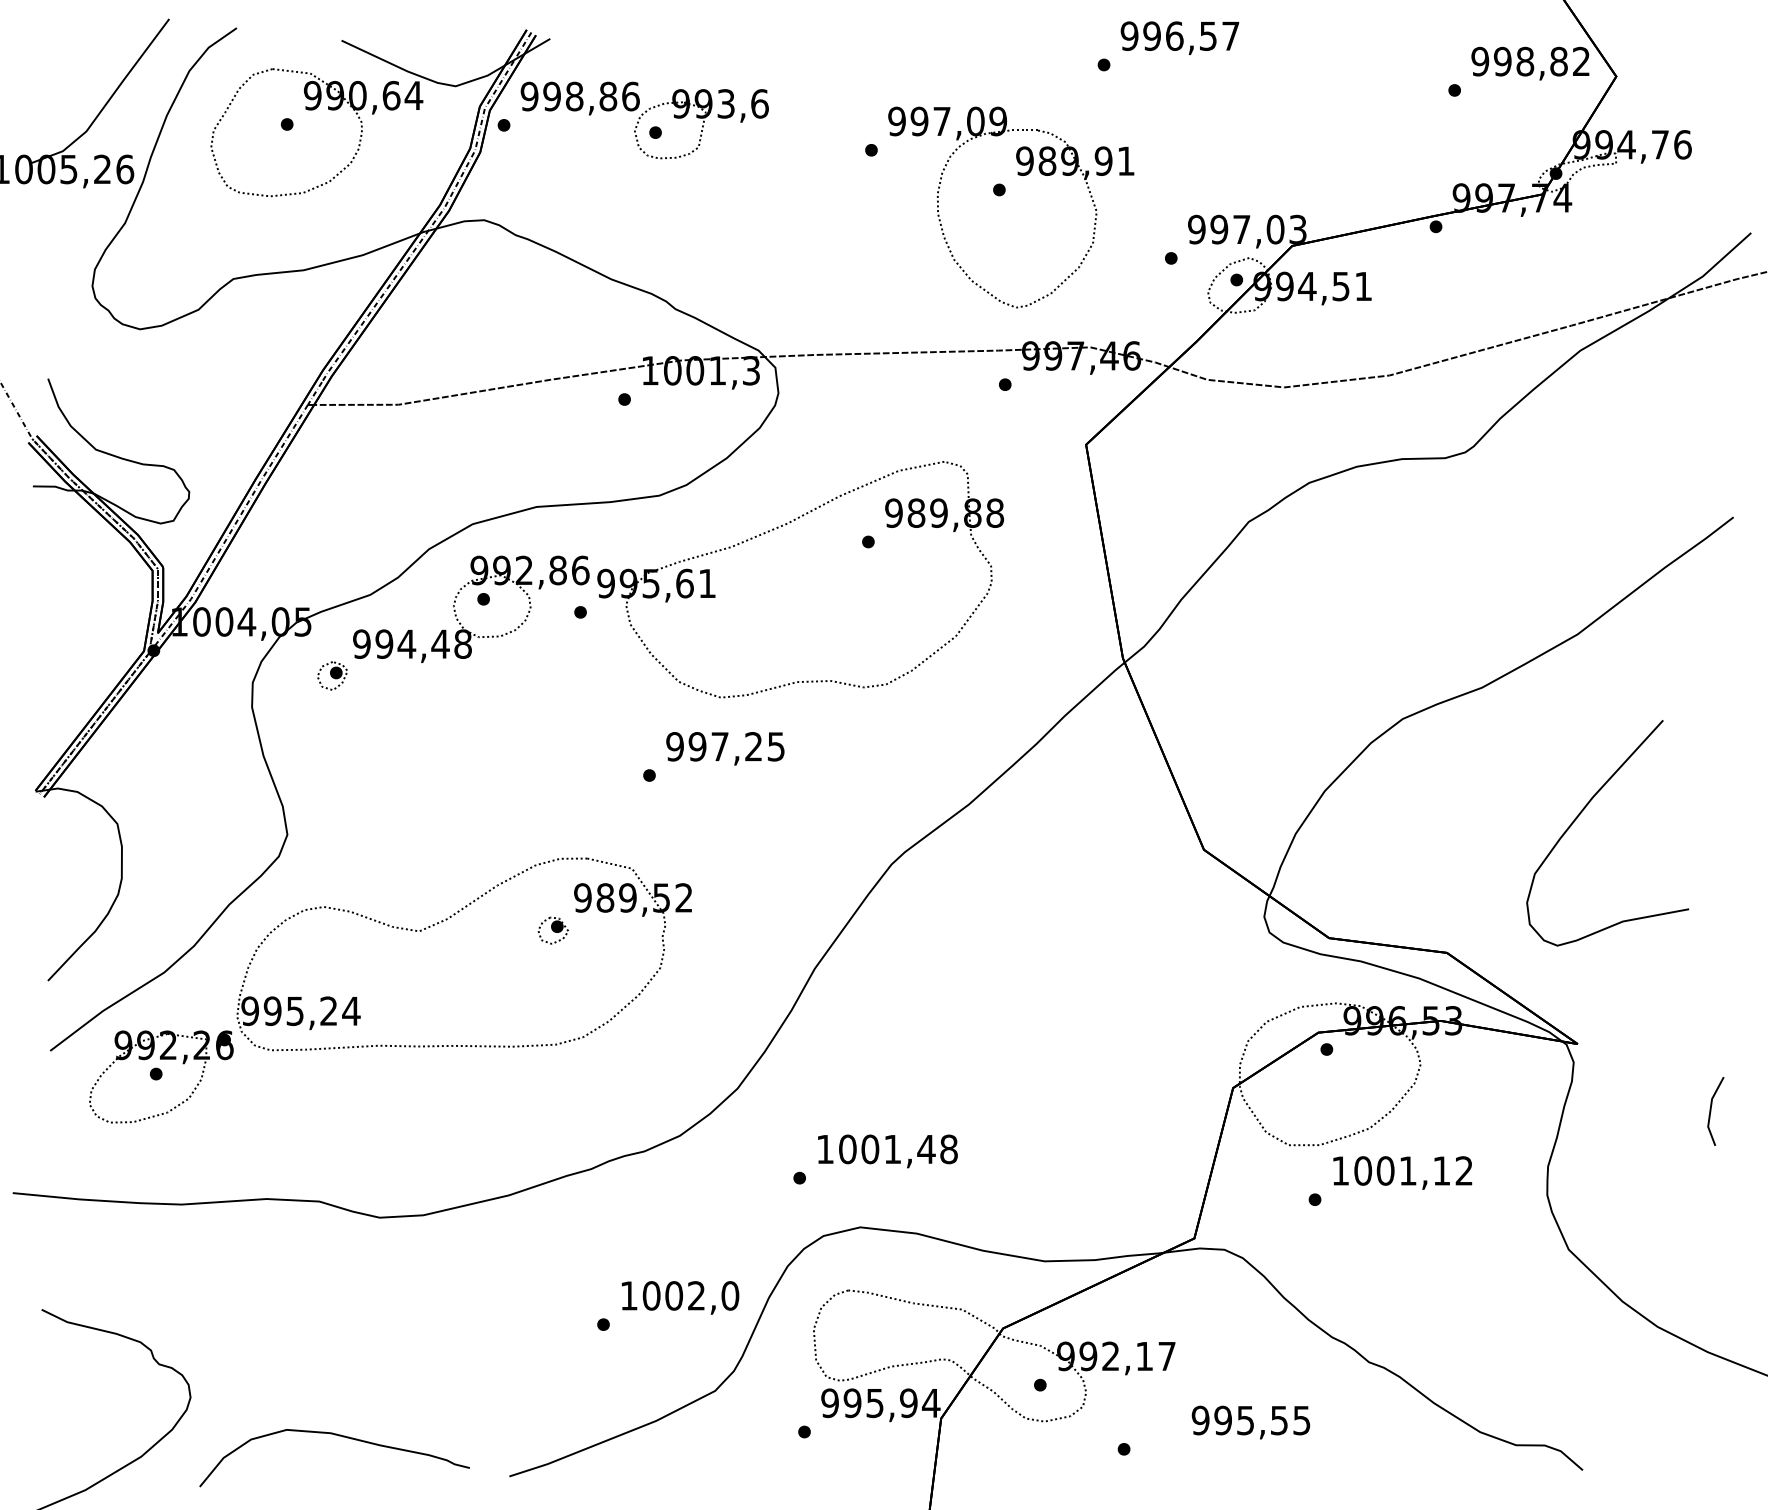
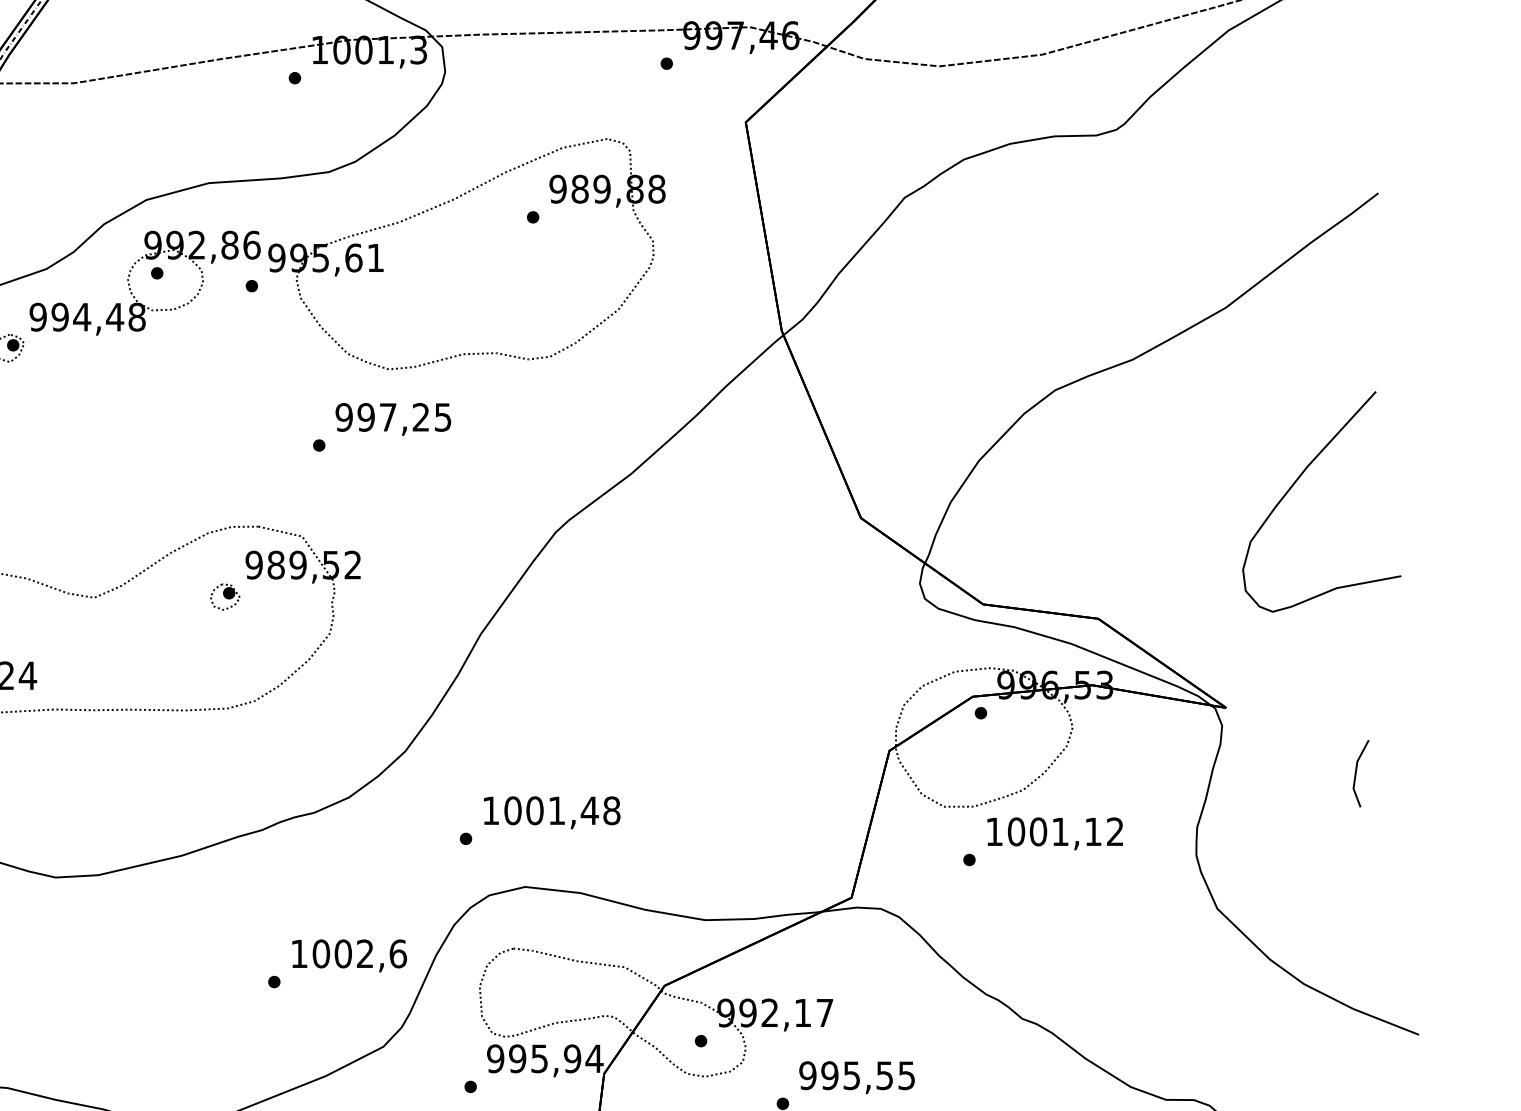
curve: (1582, 812) -> (1297, 481), moved
text: (730, 1295) -> (398, 953), 1002,0 -> 1002,6
text: (1250, 1422) -> (856, 1077), moved

